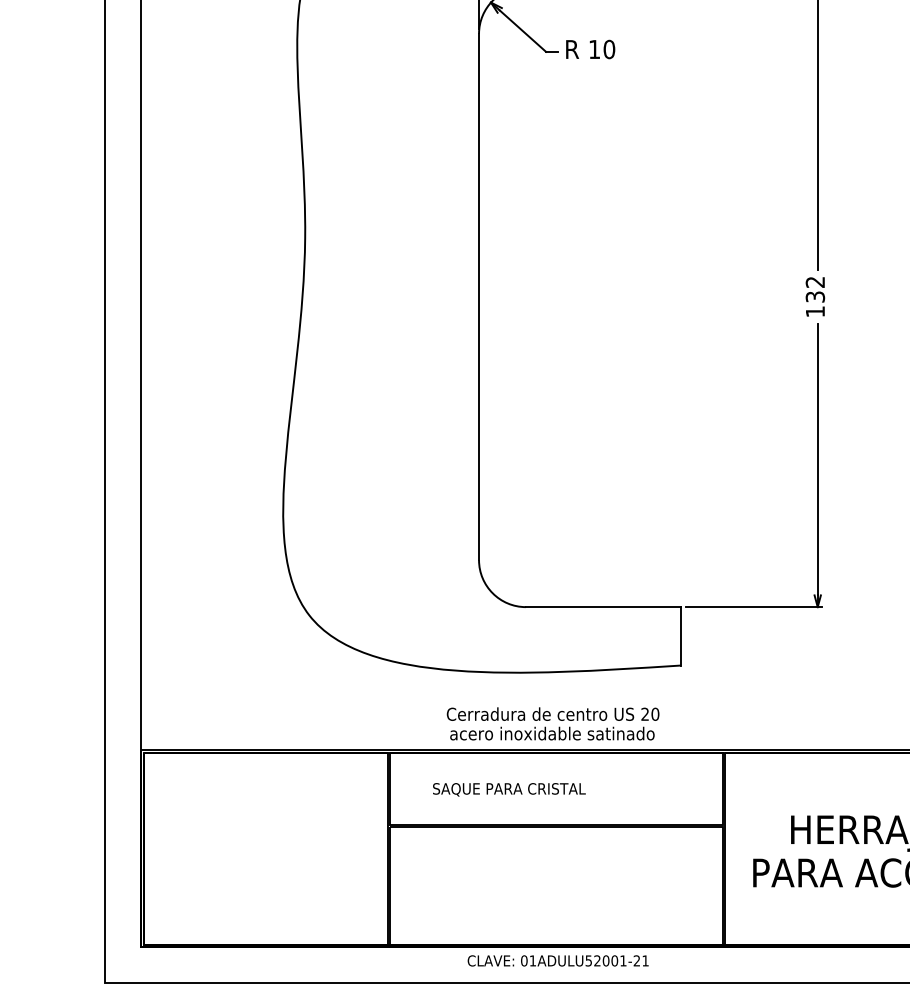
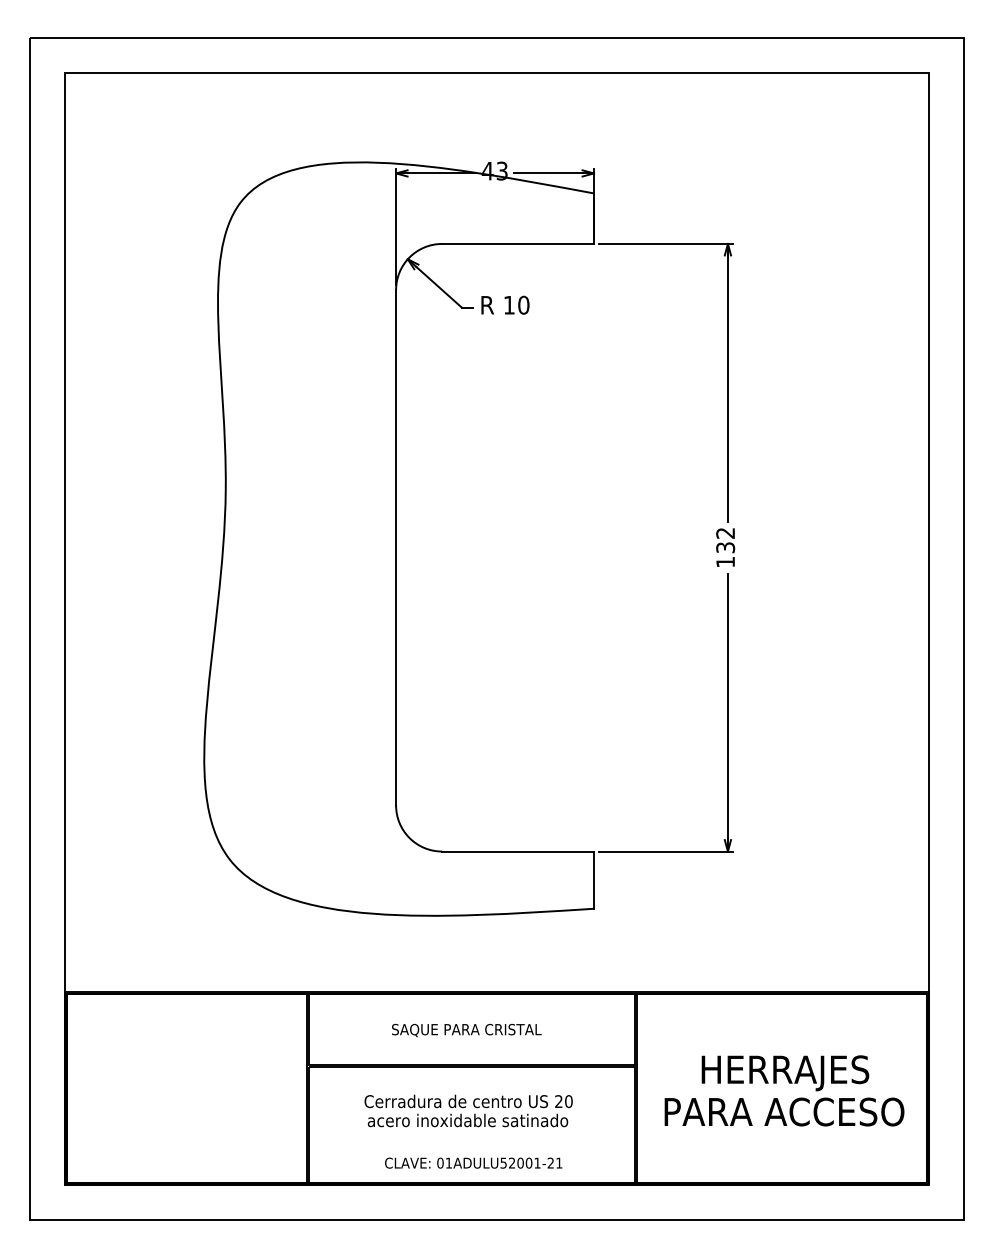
text: (552, 723) -> (468, 1110), moved
text: (509, 789) -> (466, 1030), moved
text: (558, 960) -> (473, 1162), moved

